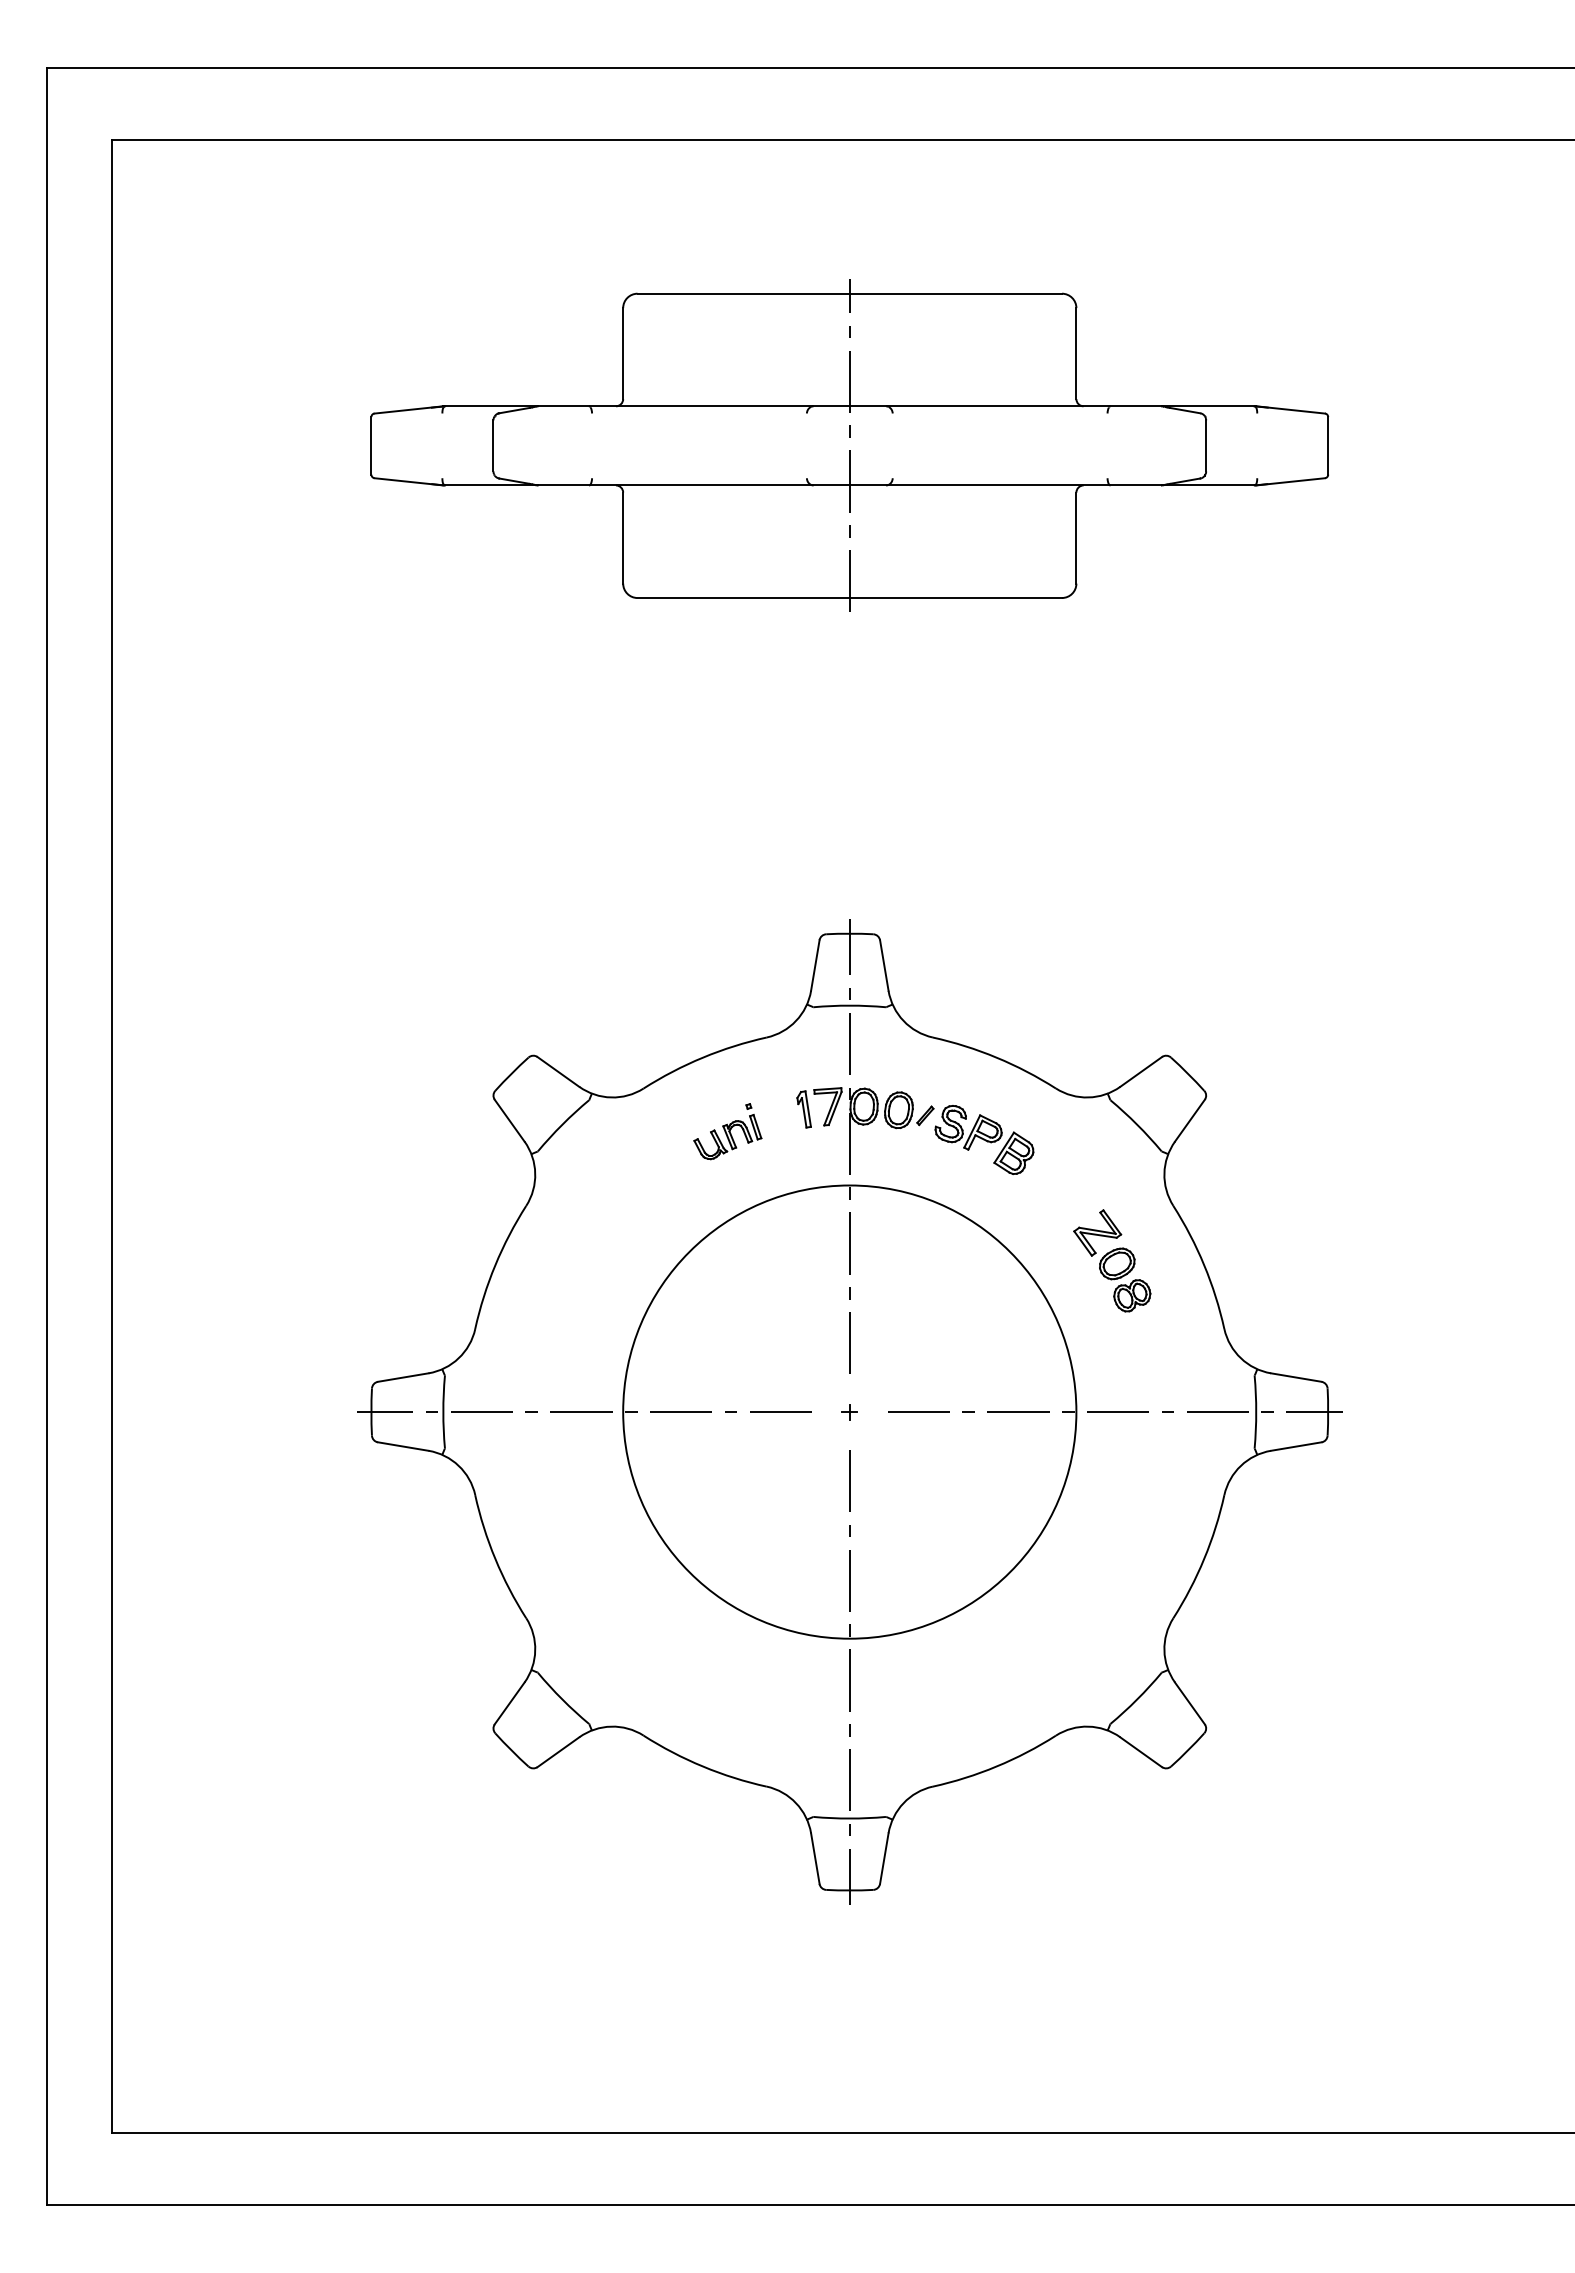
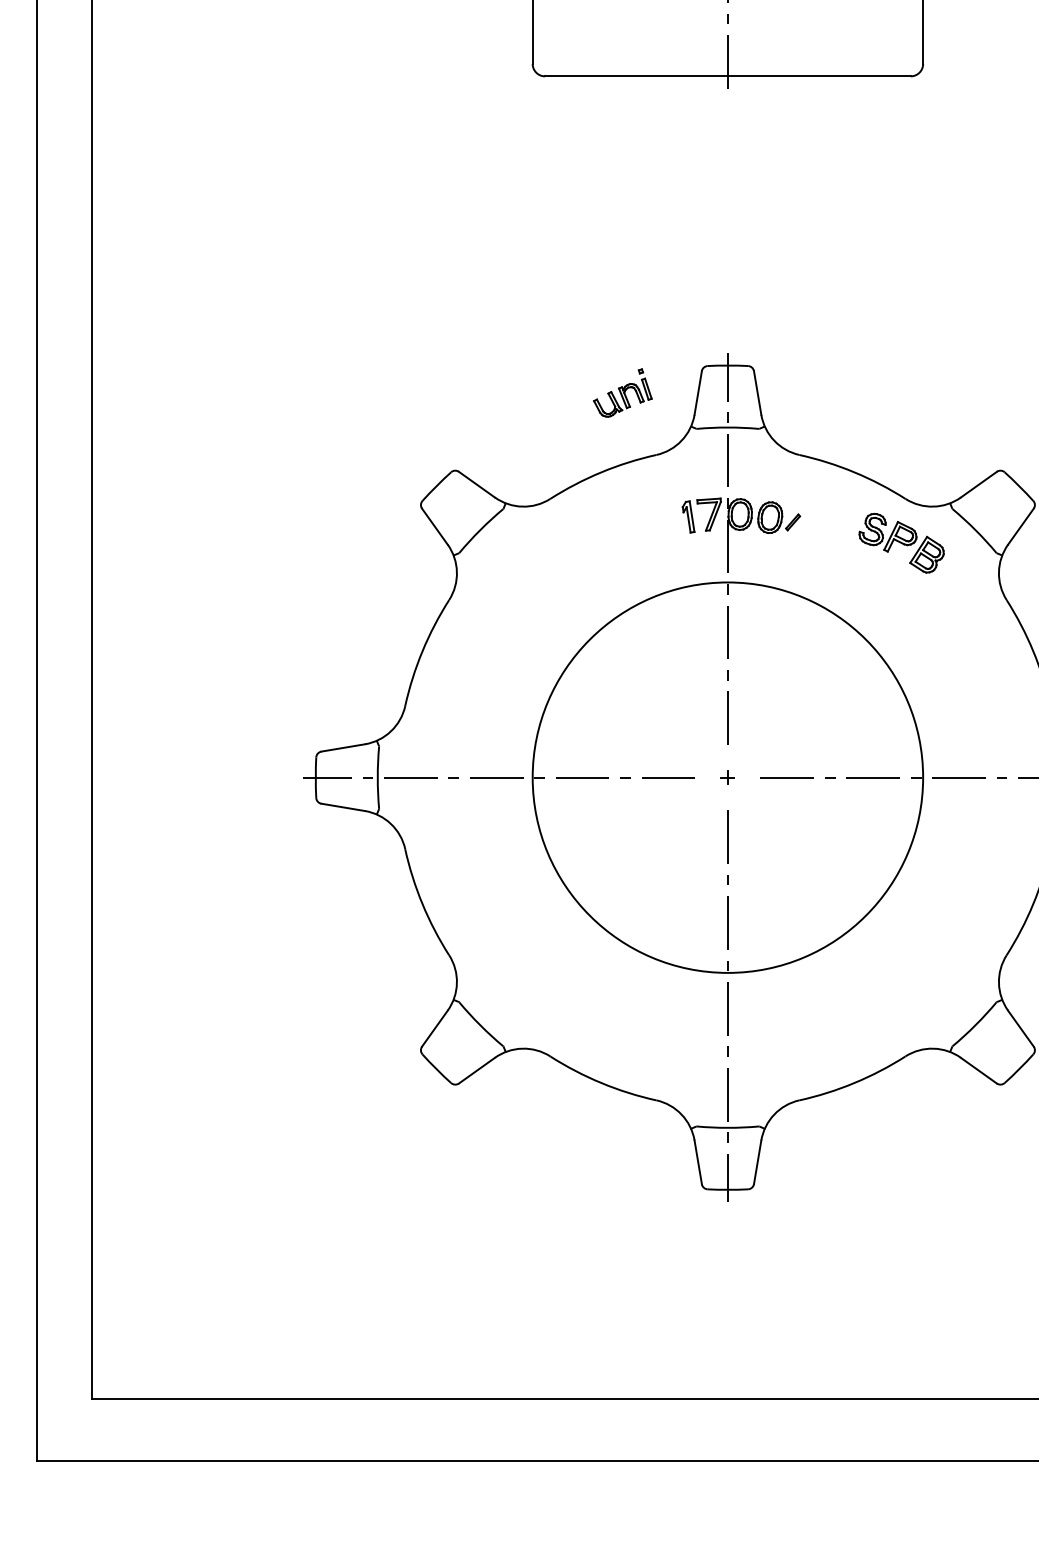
part: (727, 1131) -> (622, 392), moved
part: (984, 1140) -> (901, 543), moved
part: (1112, 1260) -> (954, 647), removed

